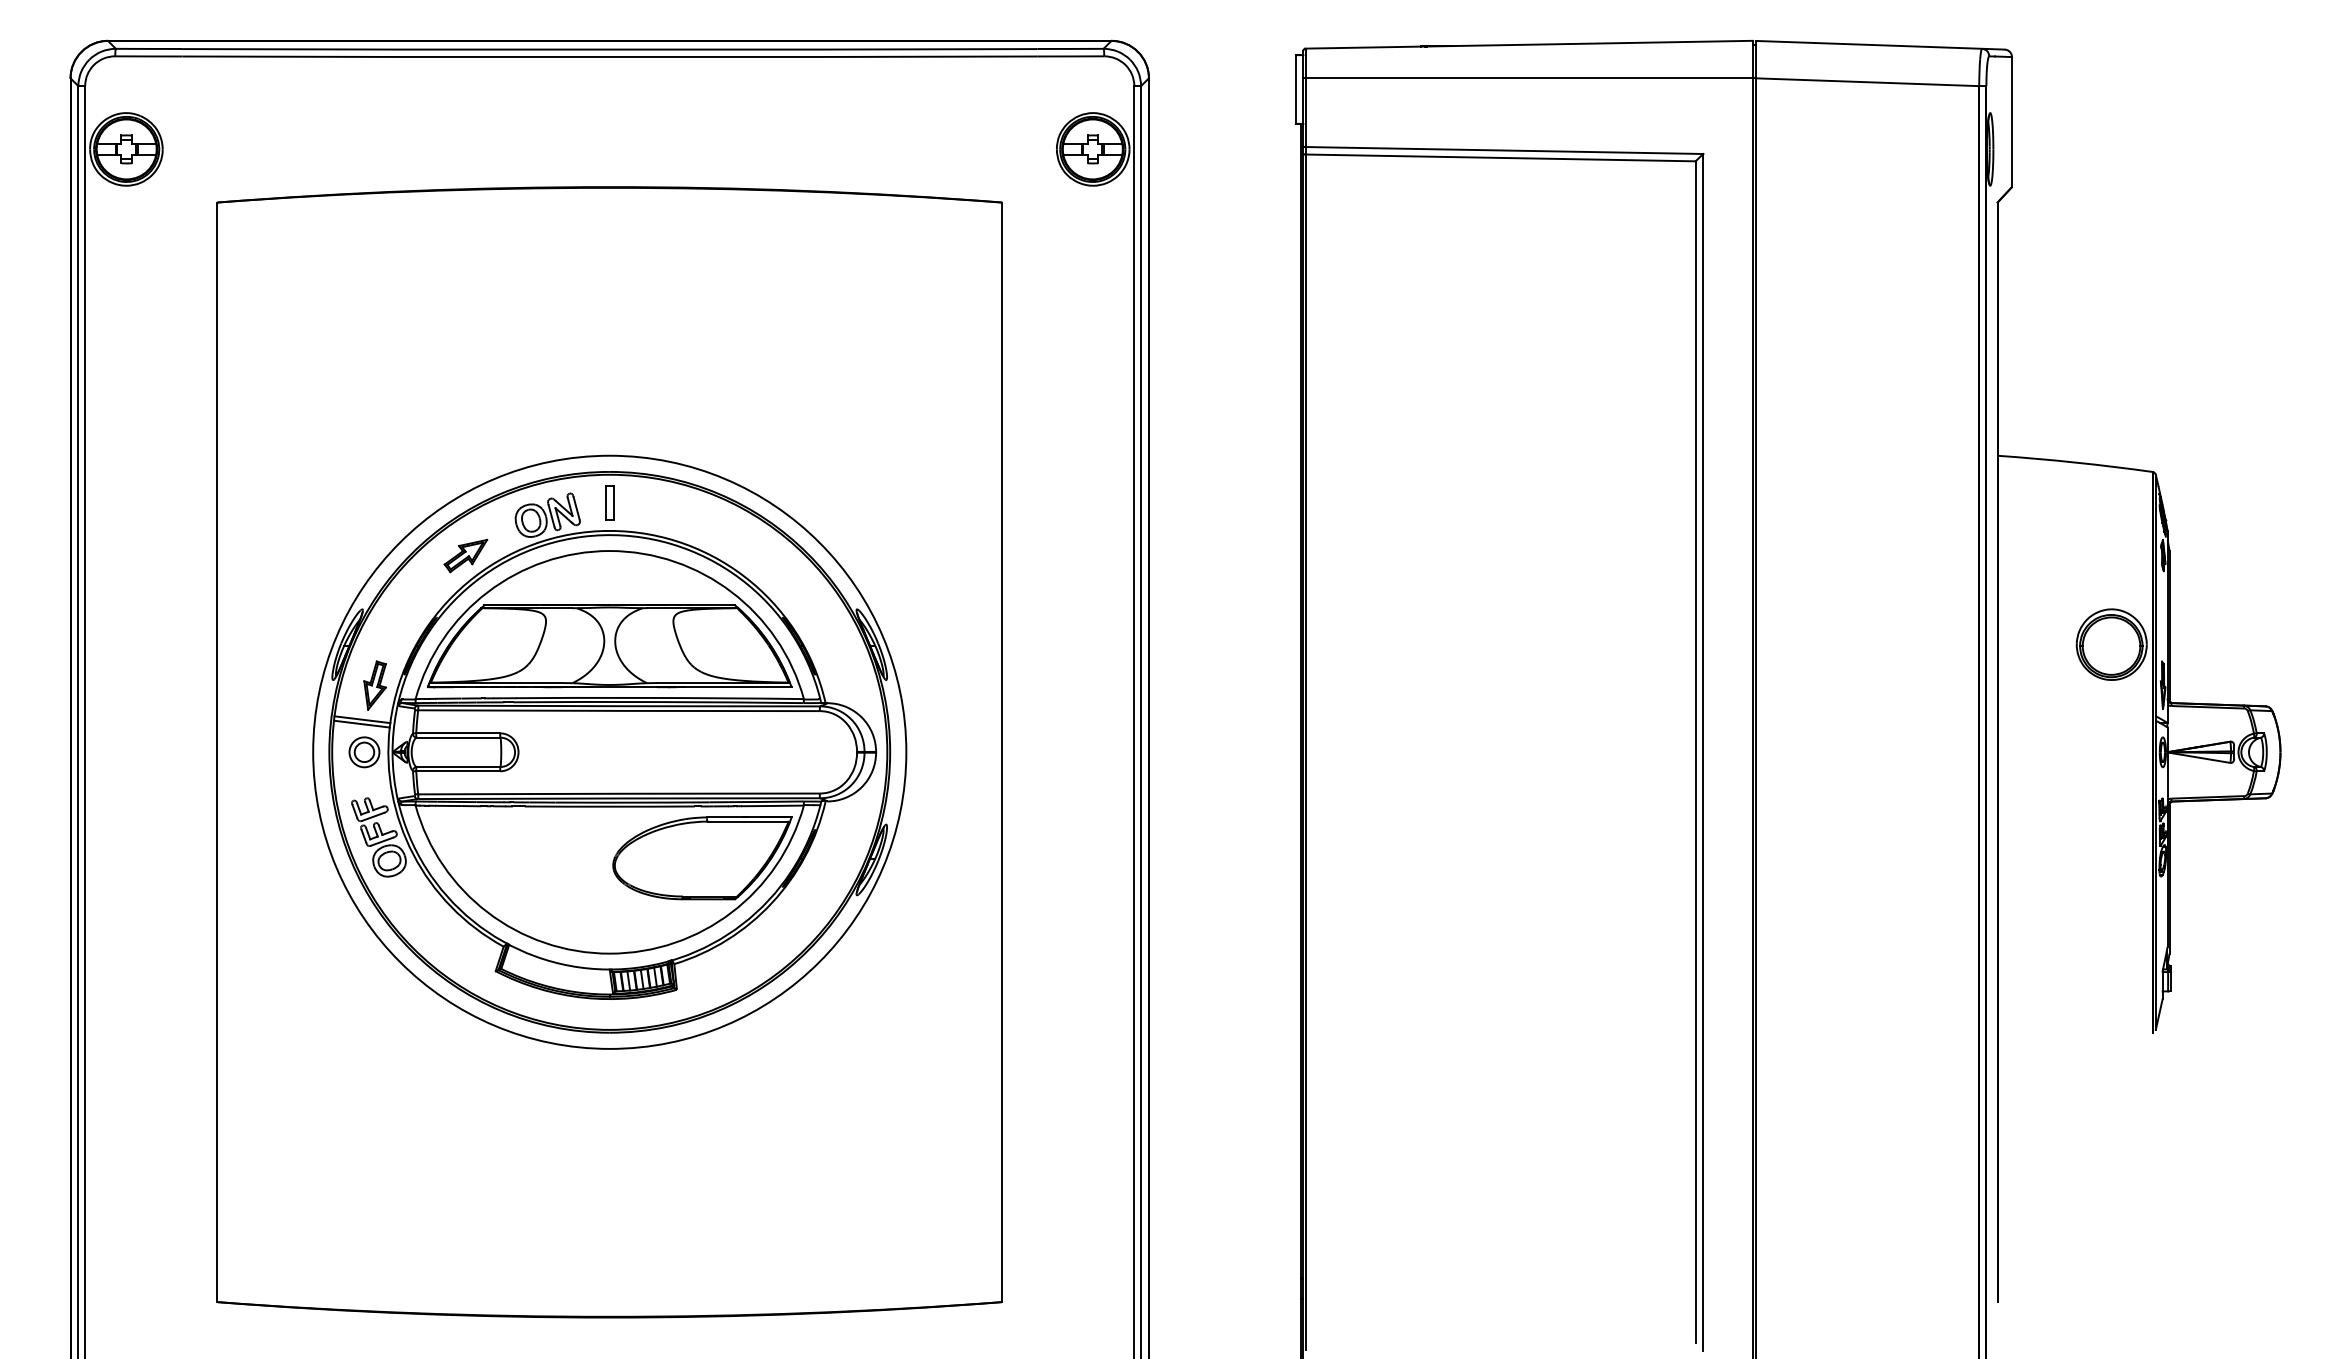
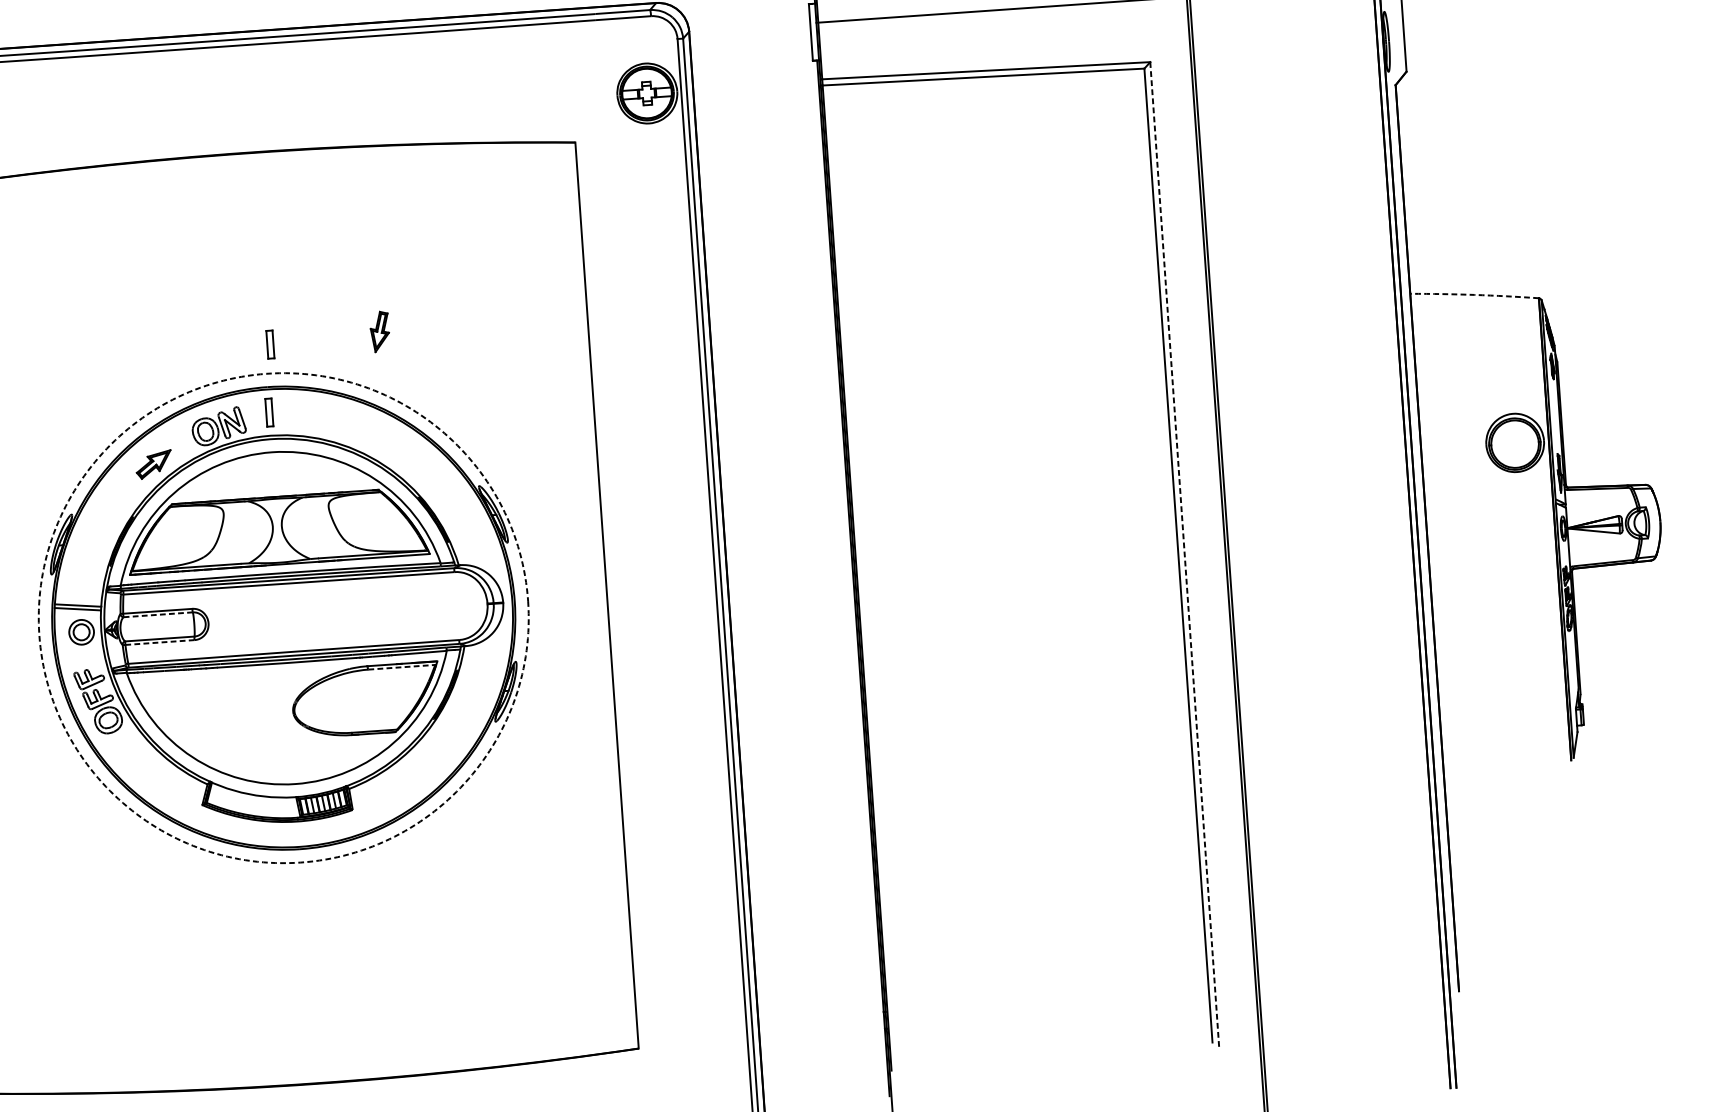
part: (616, 420) -> (270, 344), added
arc: (2075, 462) -> (1474, 294), solid -> dashed
part: (374, 685) -> (379, 331), moved
line: (458, 737) -> (158, 614), solid -> dashed
circle: (609, 751) -> (283, 617), solid -> dashed
line: (1703, 752) -> (1184, 555), solid -> dashed
line: (458, 771) -> (160, 642), solid -> dashed
line: (749, 821) -> (402, 667), solid -> dashed

